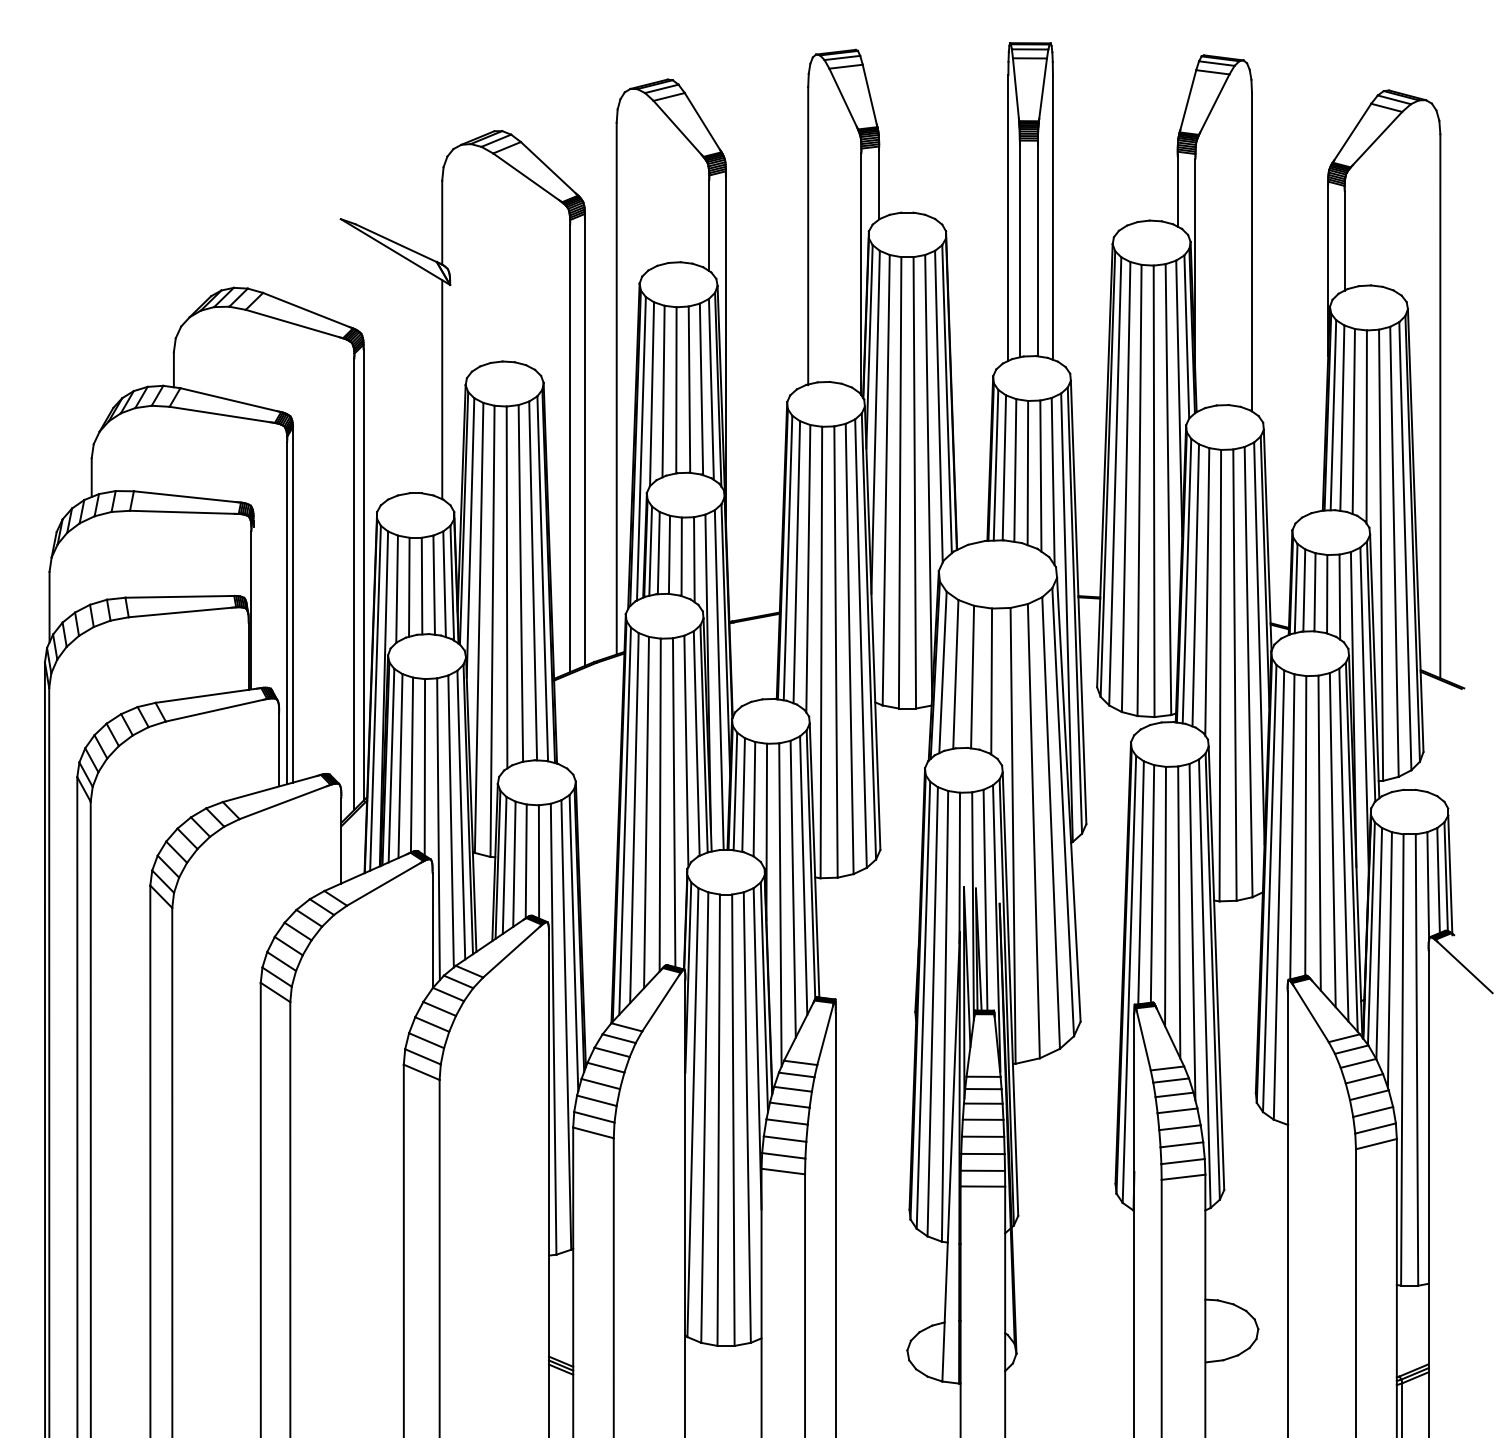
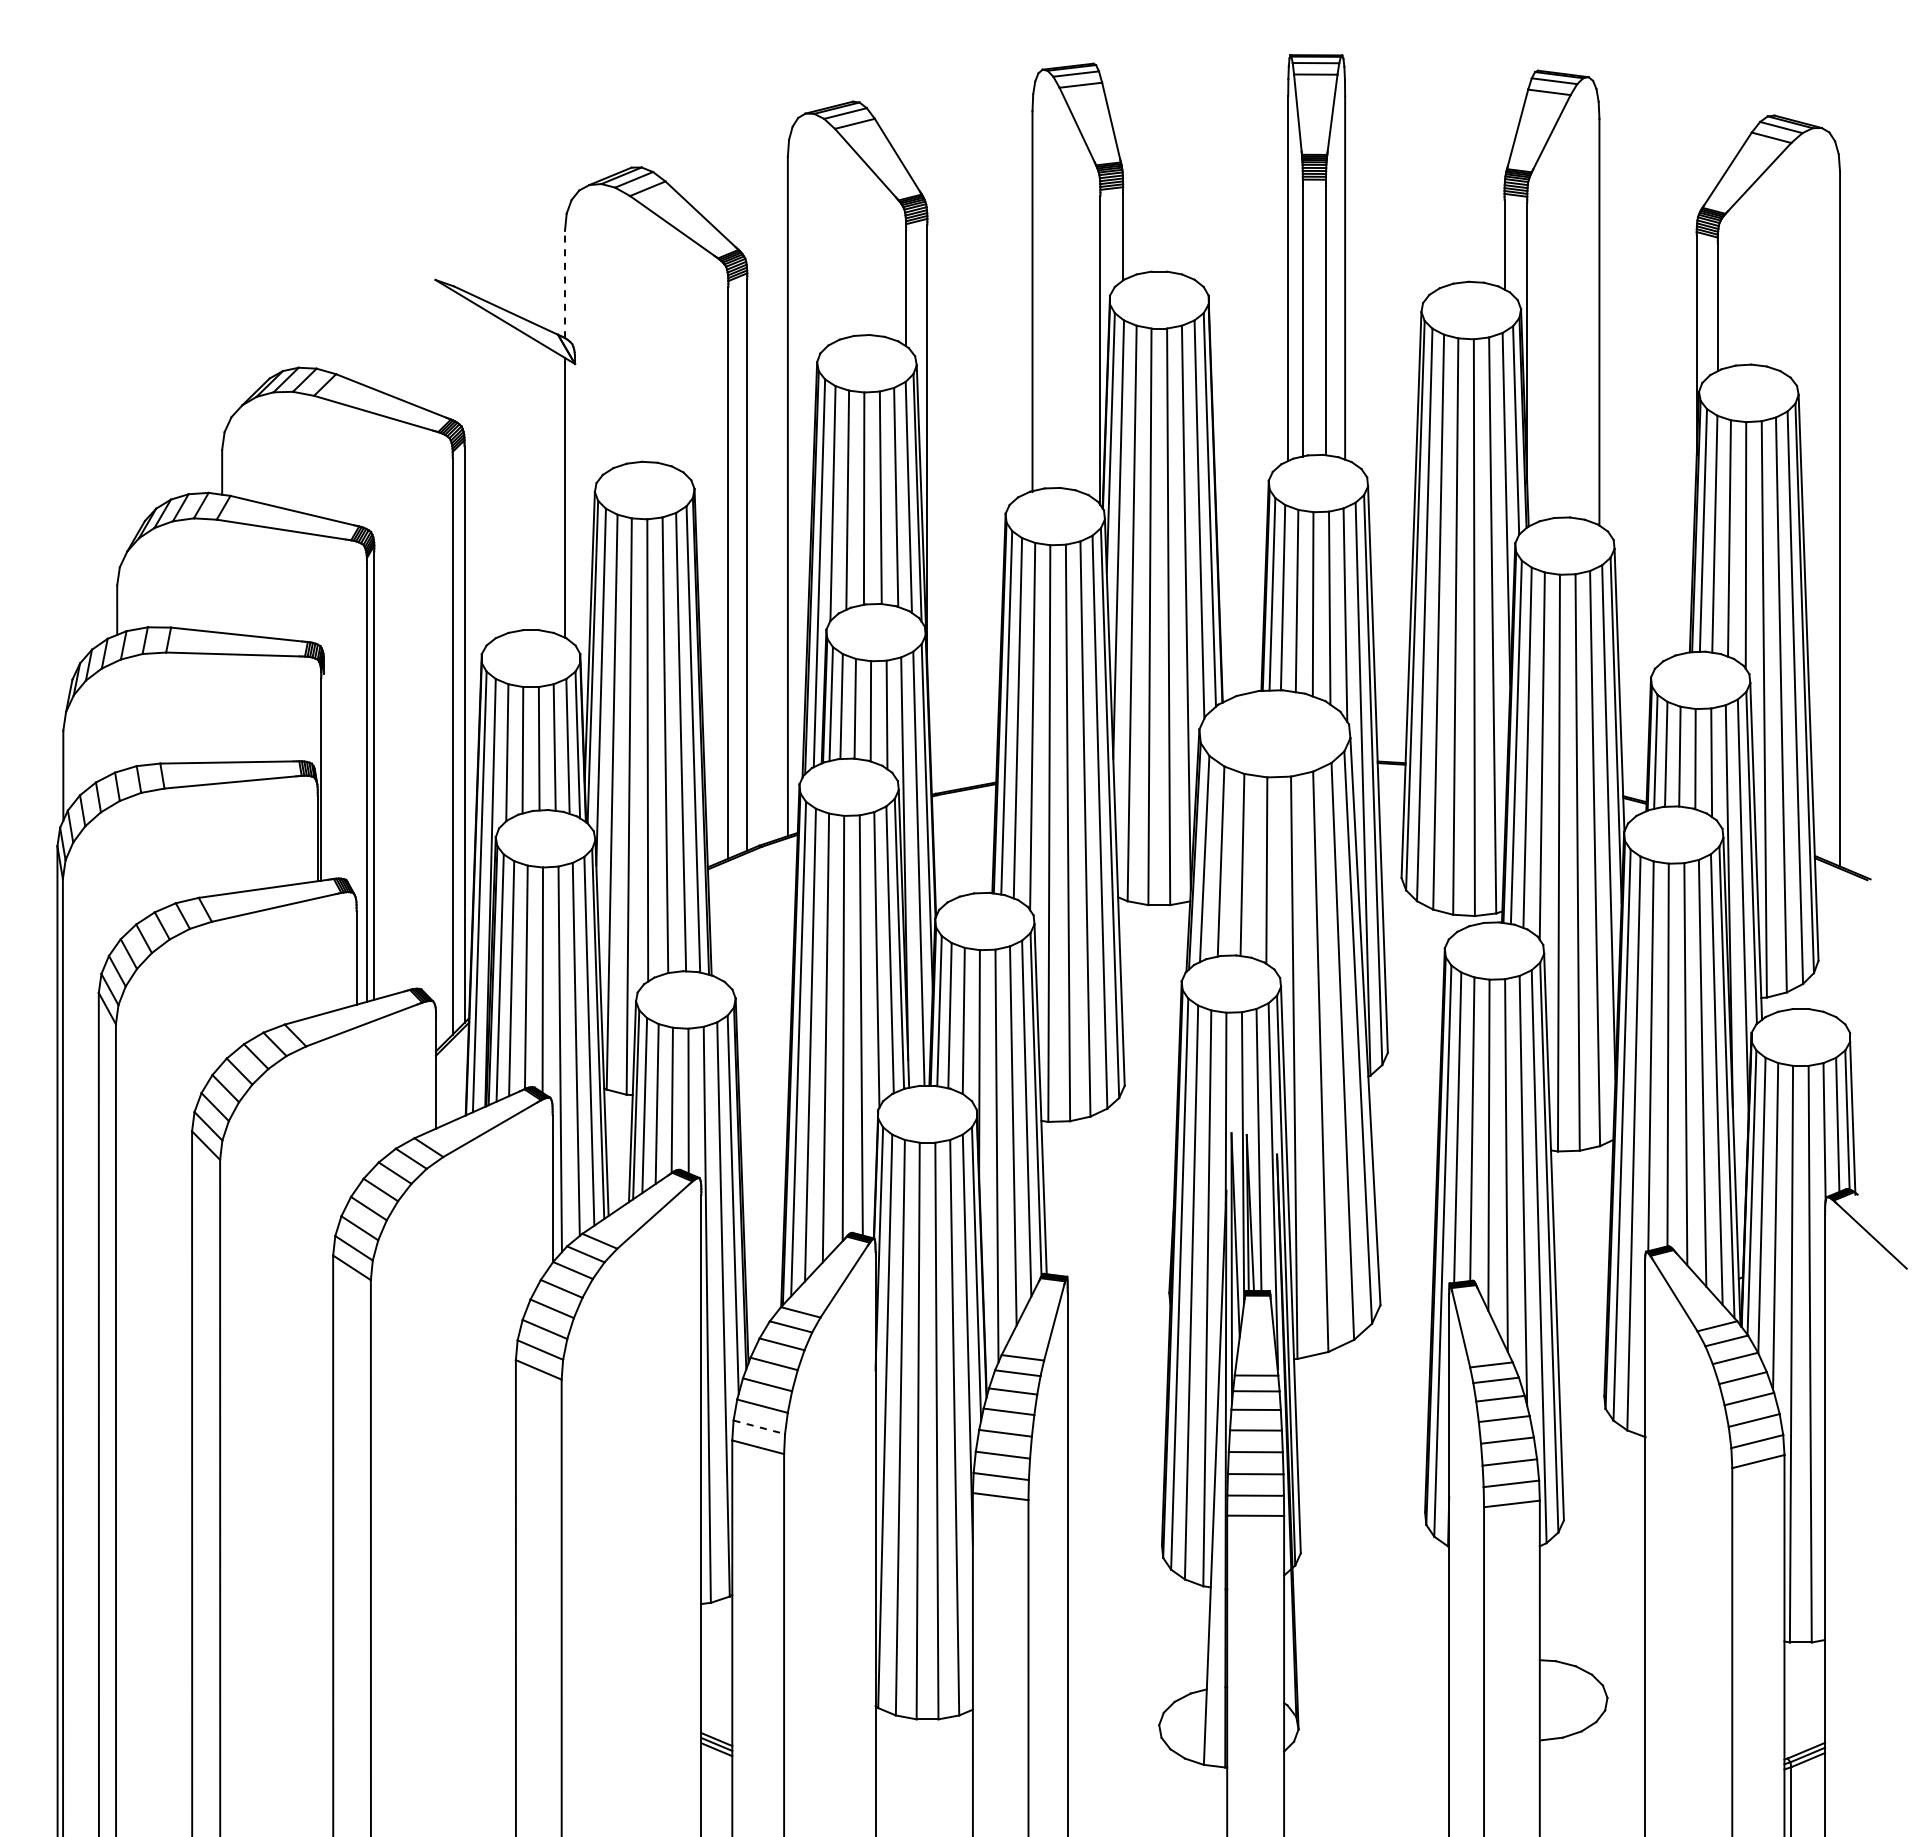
line: (441, 222) -> (564, 284), solid -> dashed
line: (594, 1117) -> (759, 1427), solid -> dashed

